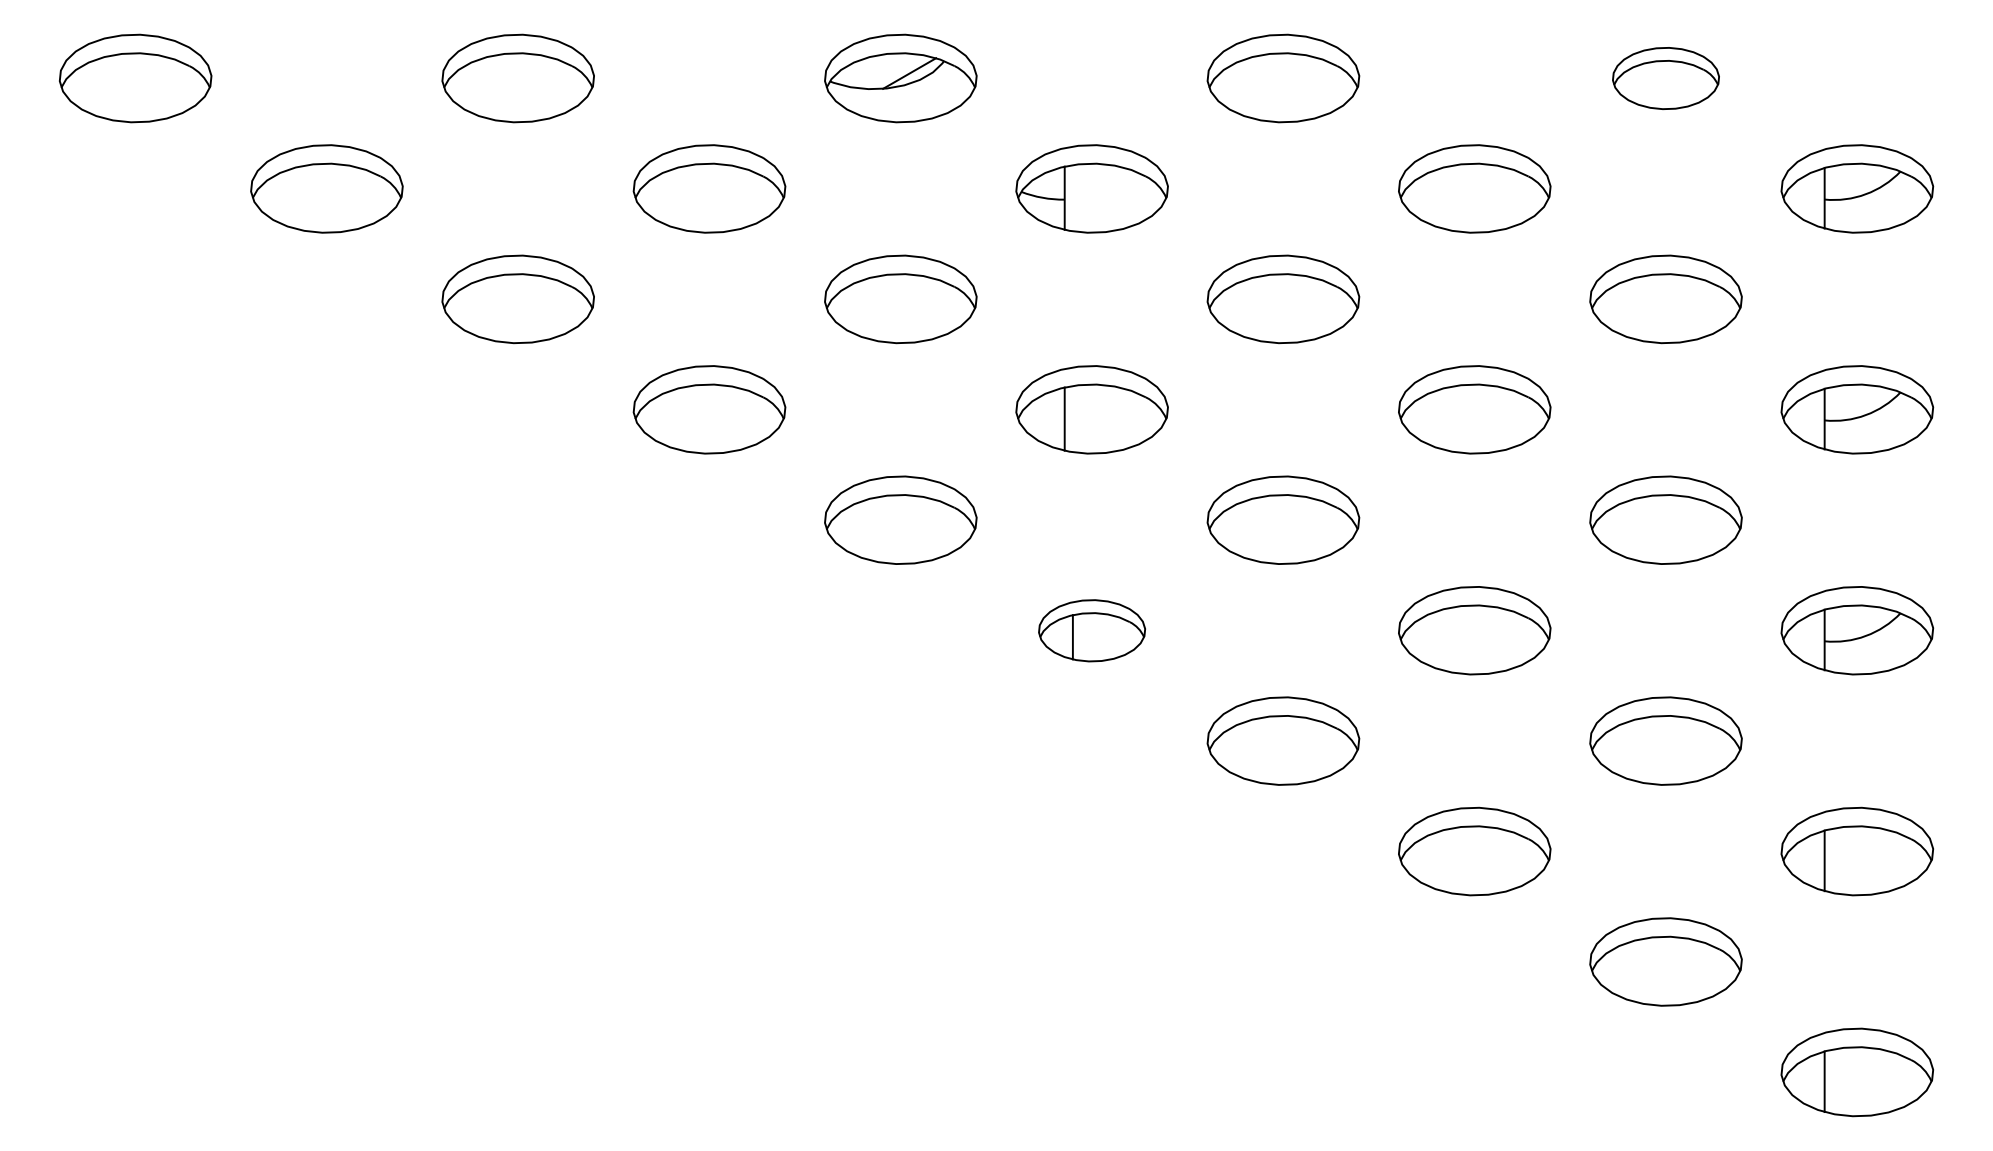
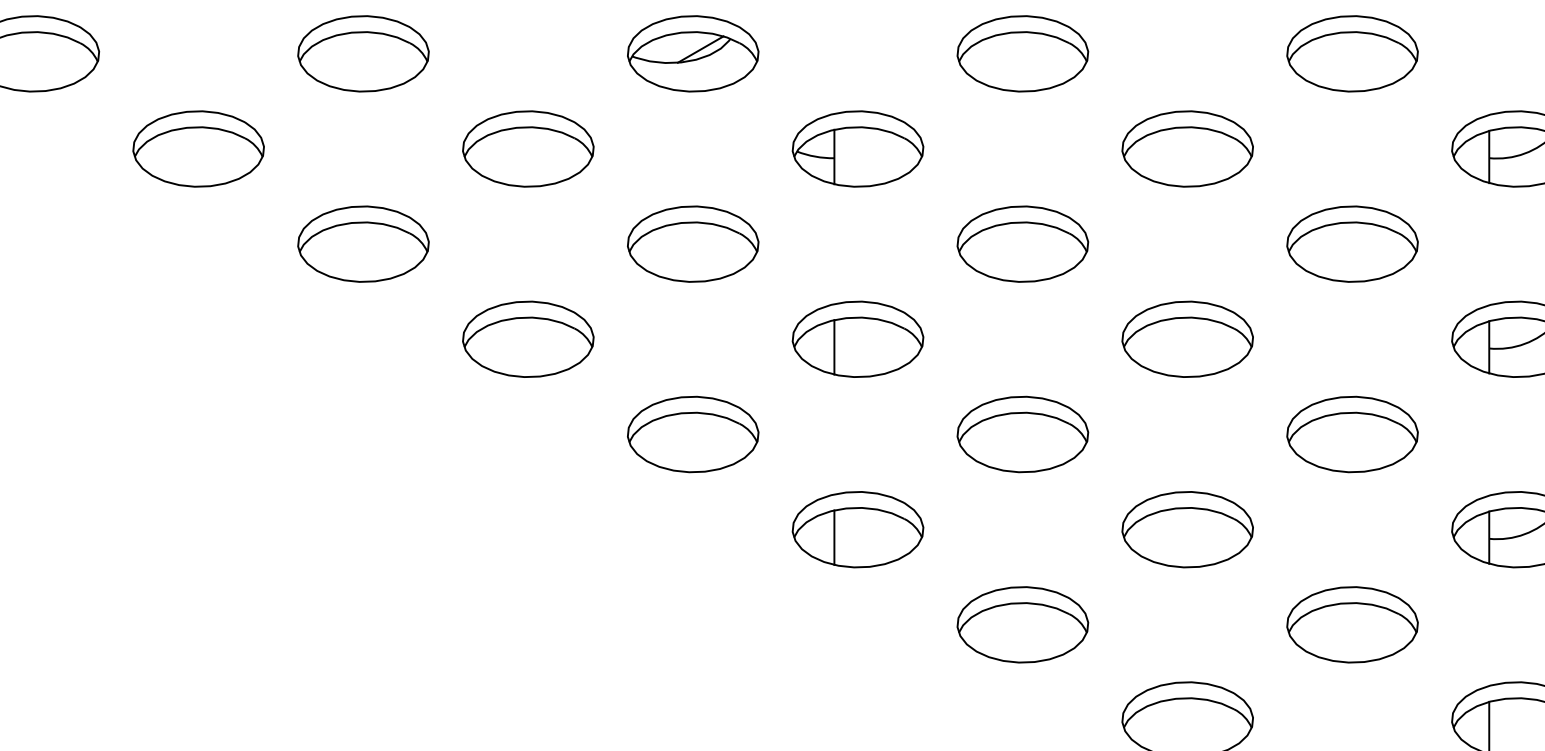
part: (1665, 78) -> (1352, 53), size x1.43
part: (1091, 630) -> (857, 529), size x1.43

